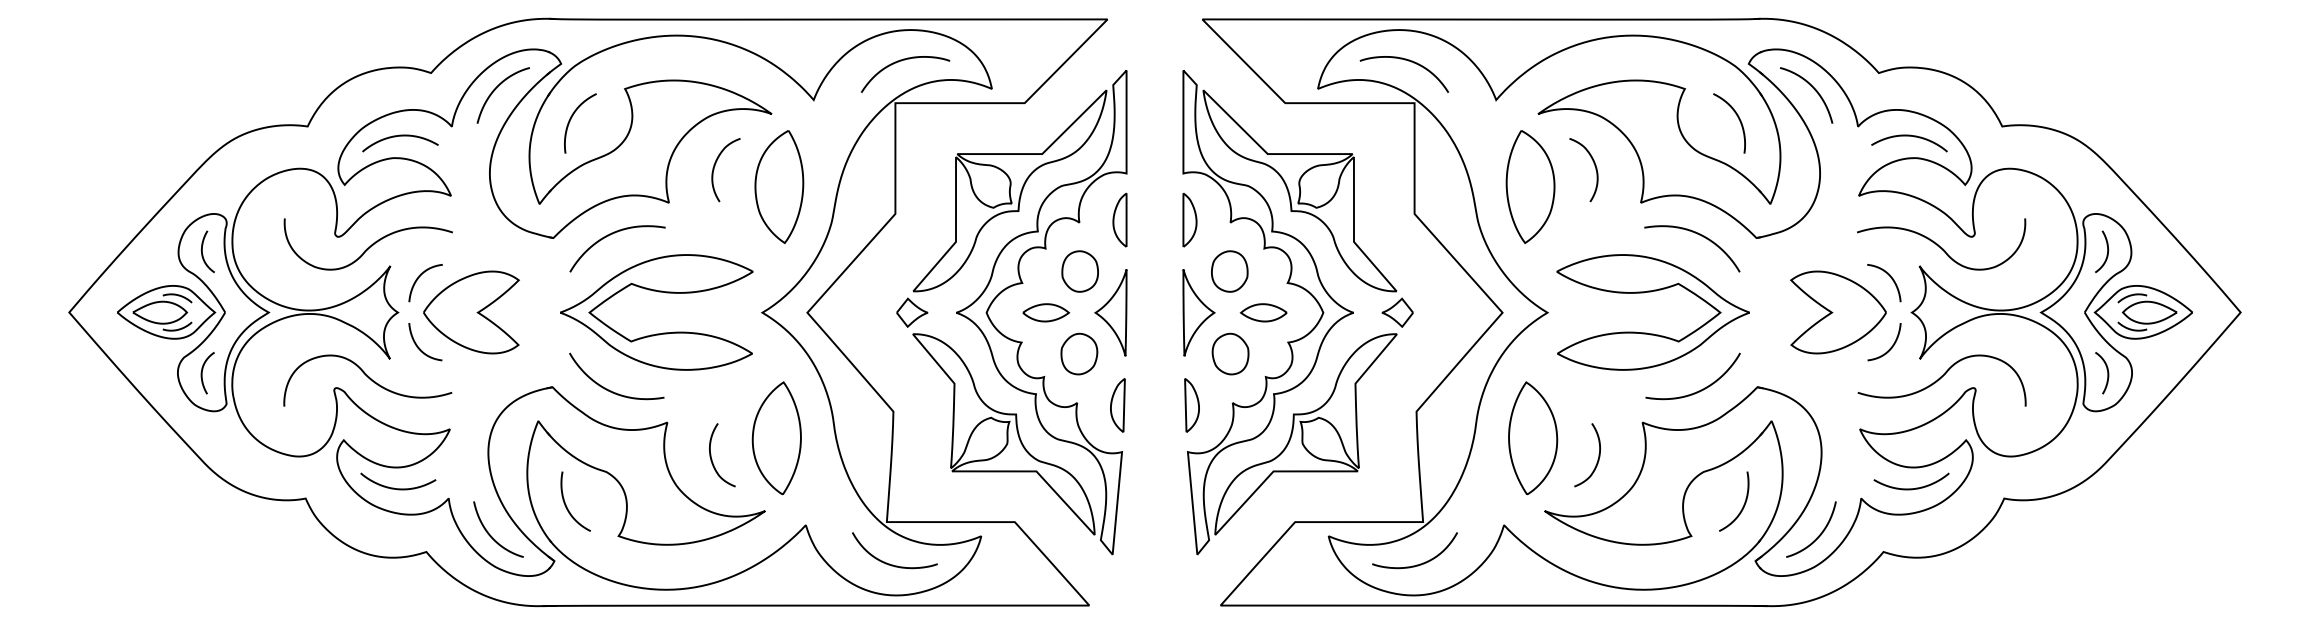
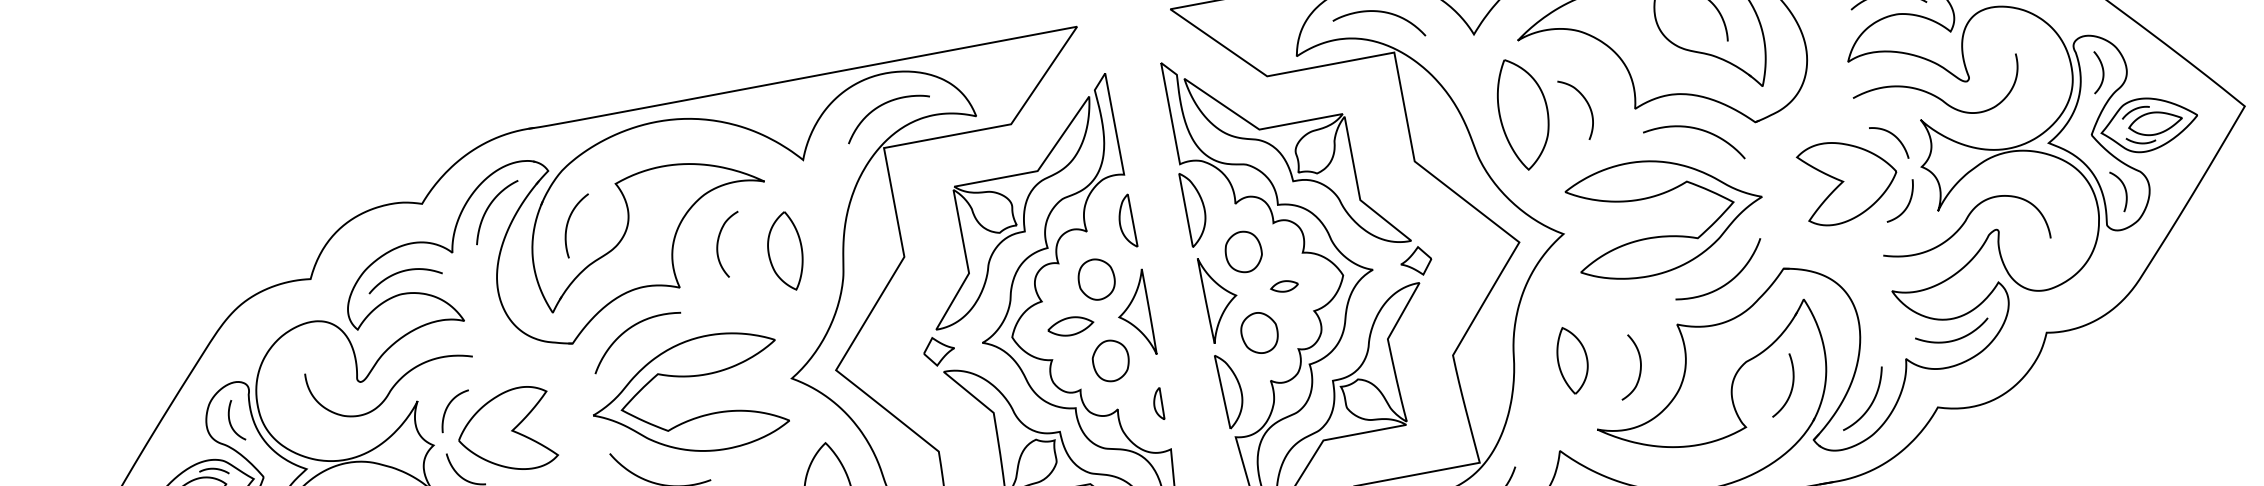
curve: (1594, 166) -> (1587, 104), moved
part: (779, 186) -> (785, 251), size x0.7
part: (1189, 220) -> (1194, 209), size x1.4
part: (1263, 312) -> (1284, 286), size x0.6
part: (1117, 405) -> (1157, 404), size x0.6
part: (1191, 405) -> (1230, 390), size x1.4
part: (1533, 438) -> (1572, 360), size x0.6

